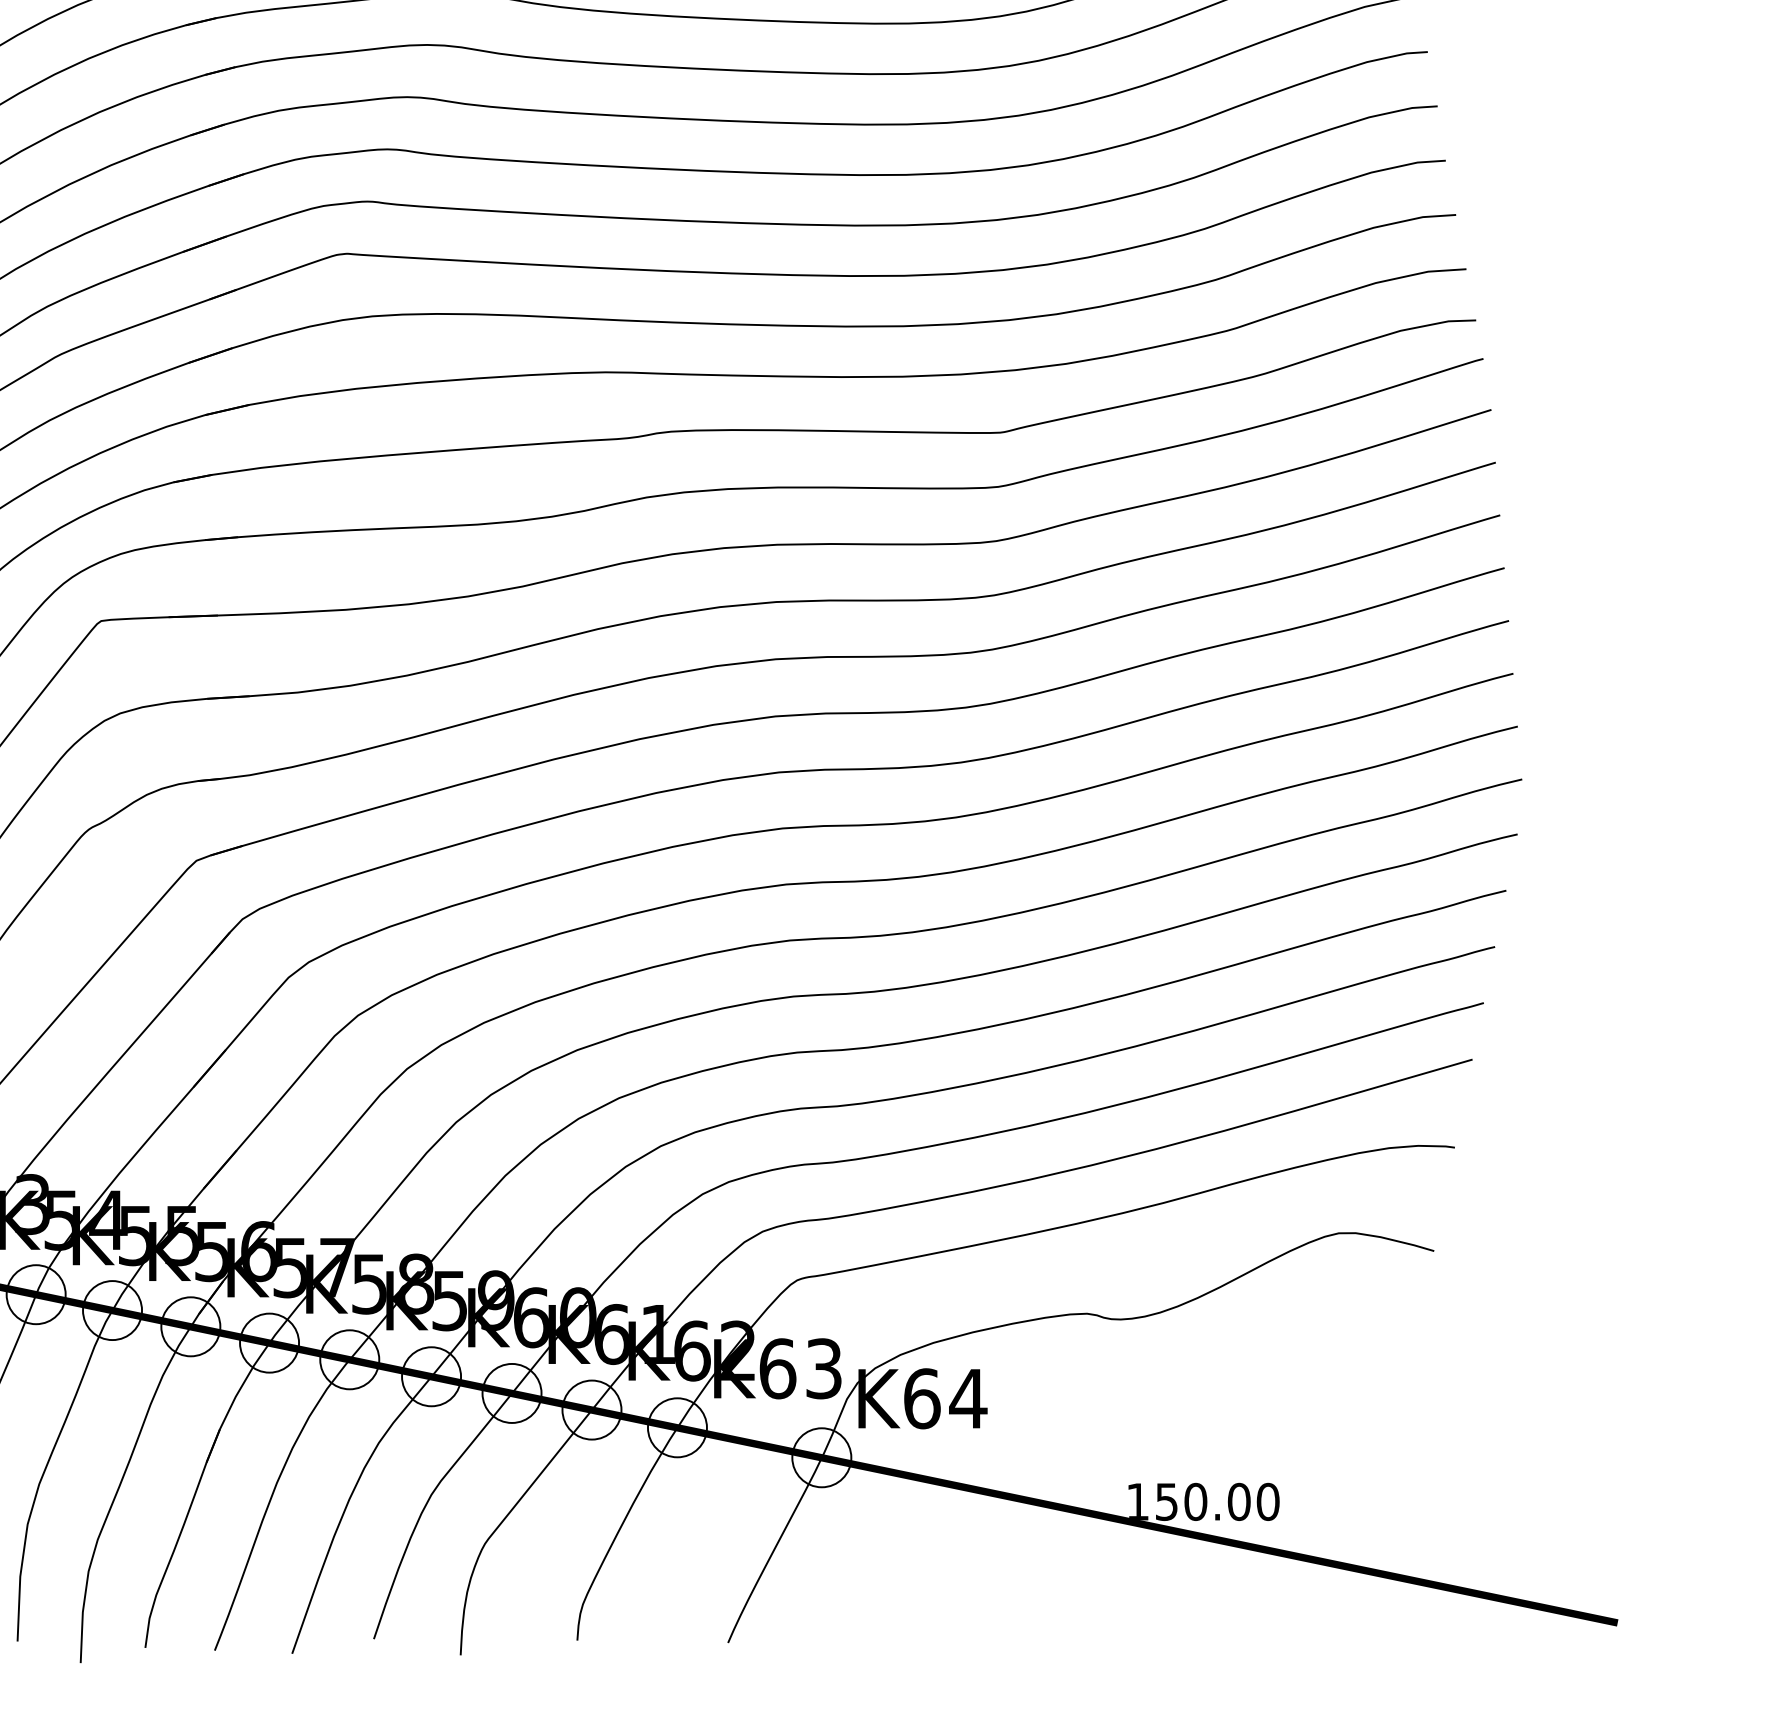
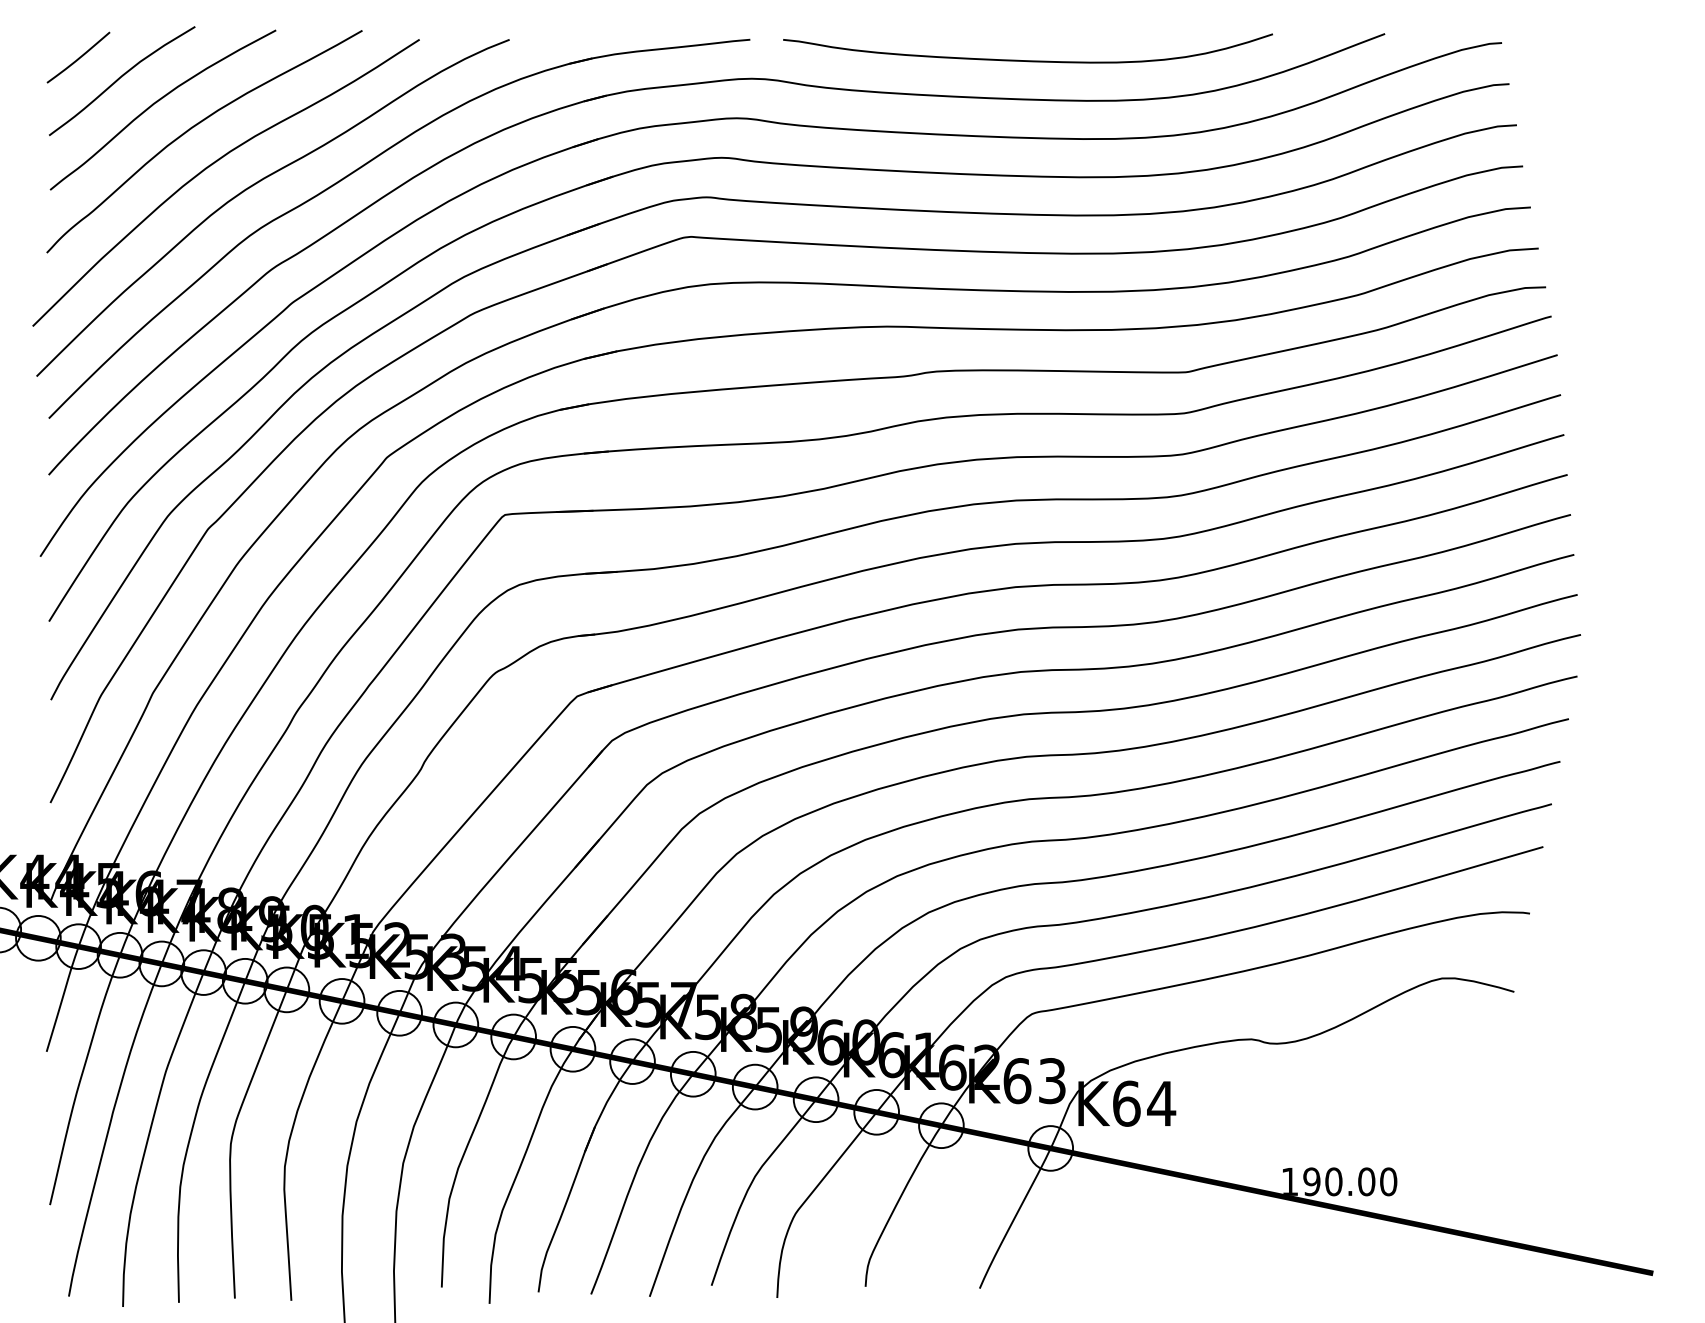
text: (1166, 1501) -> (1311, 1181), 150.00 -> 190.00

